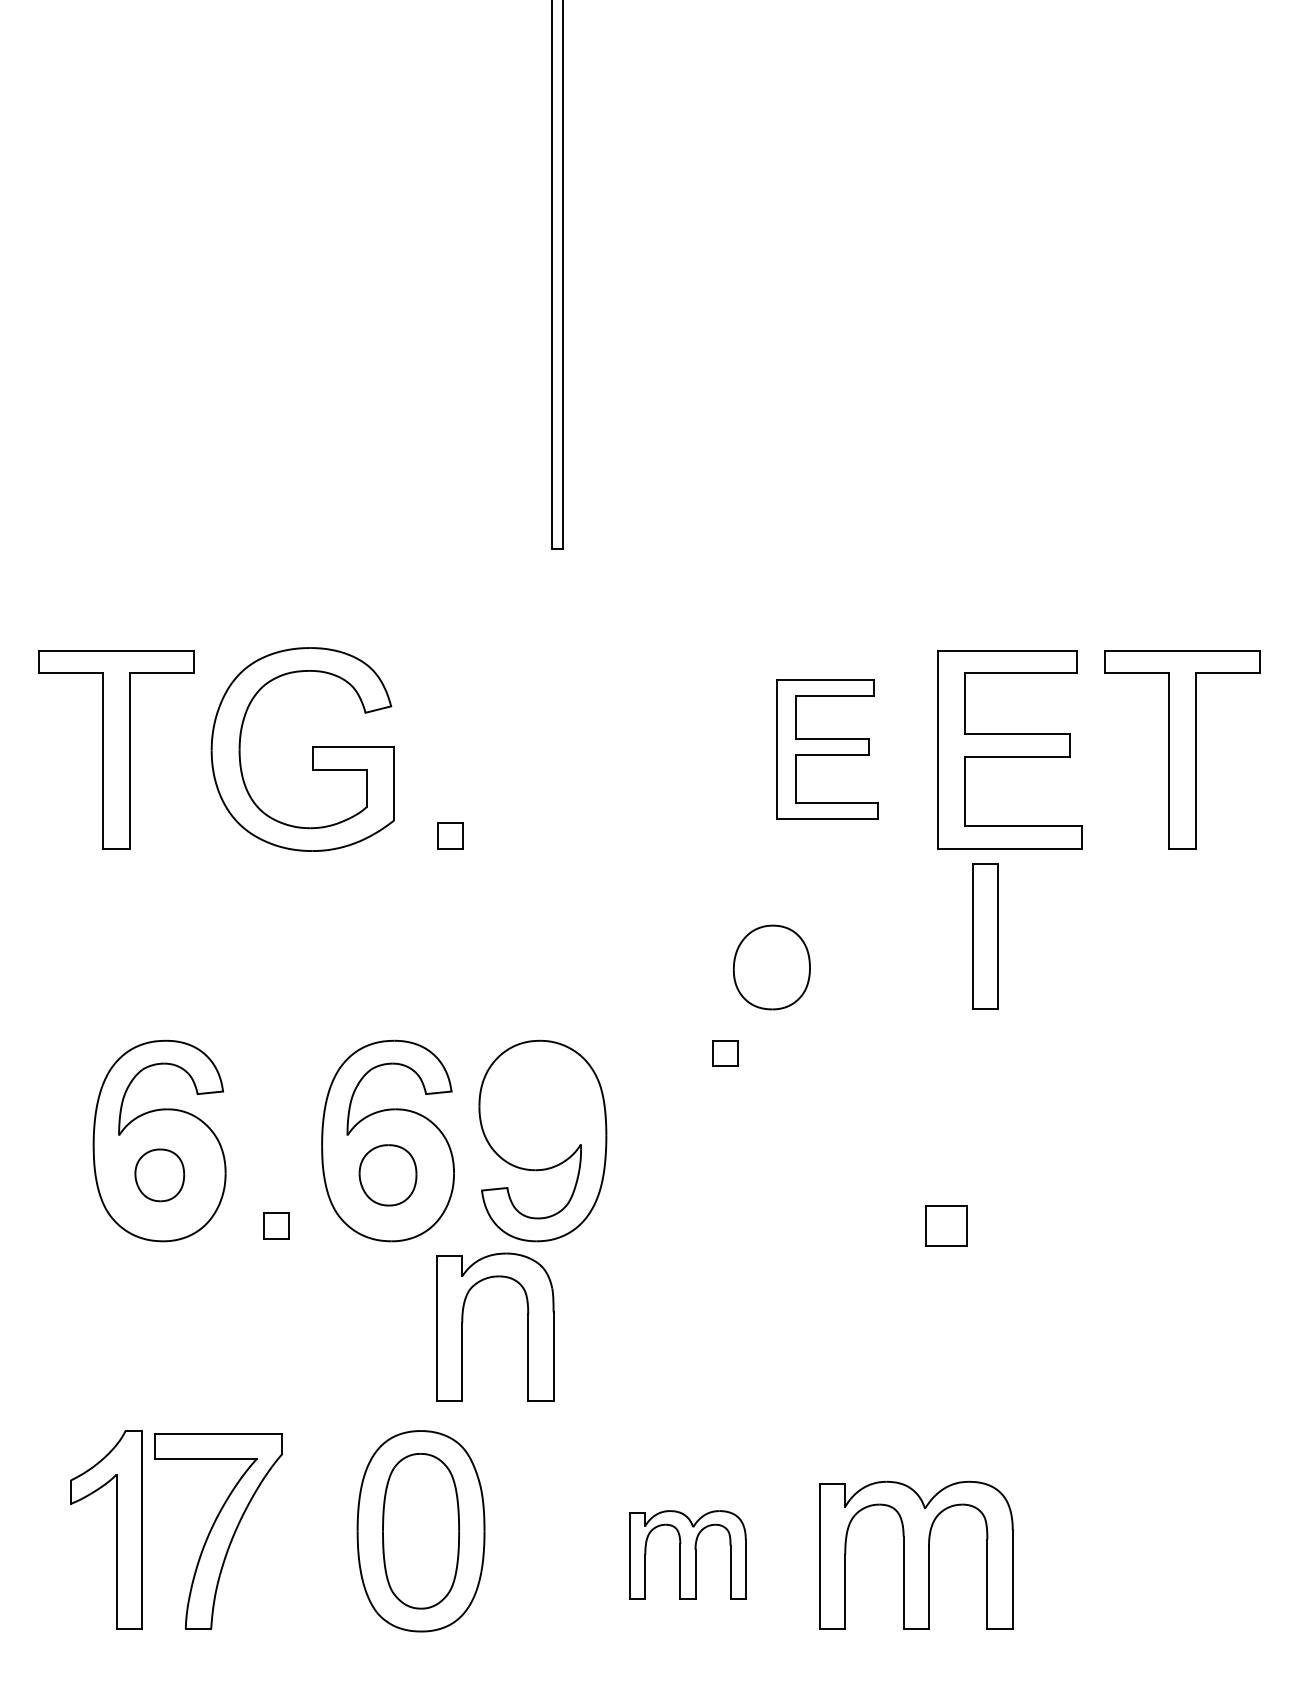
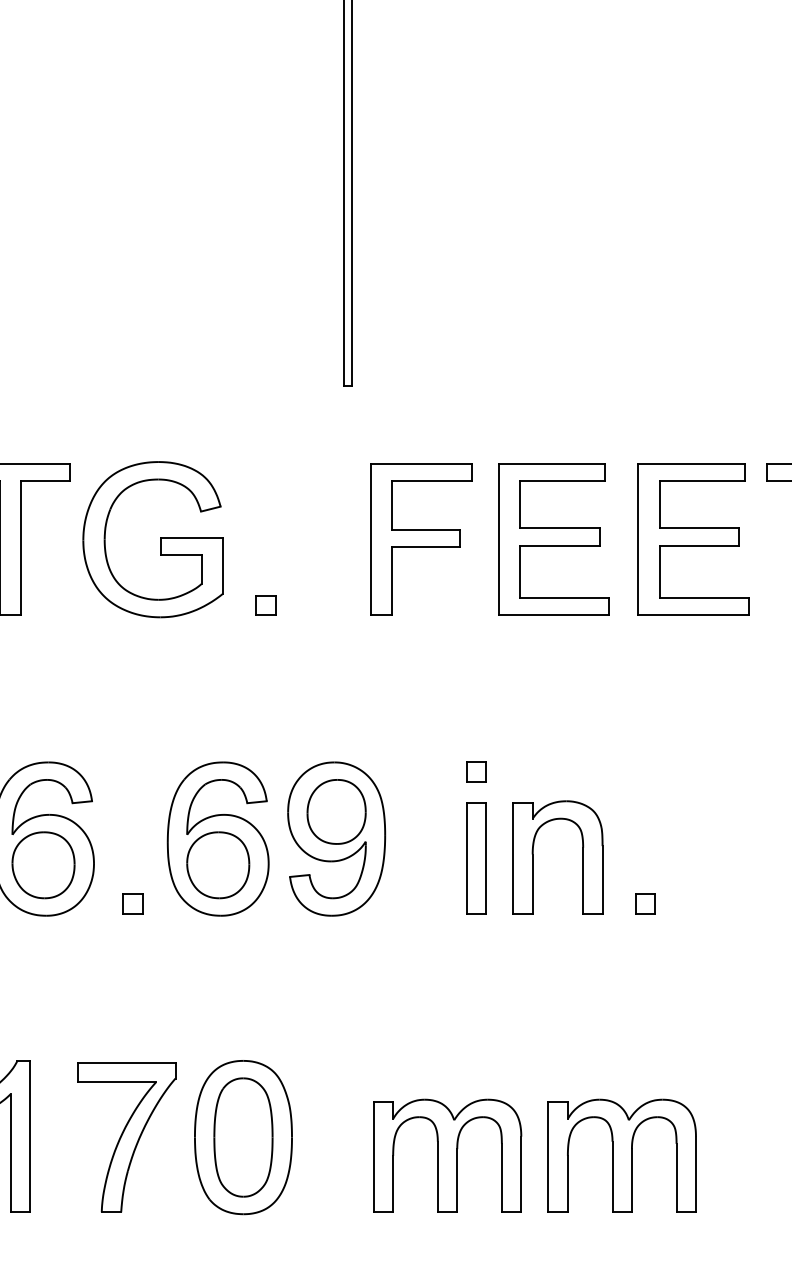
part: (652, 749) -> (420, 539), added
part: (827, 749) -> (554, 539), size x1.43
part: (985, 936) -> (476, 858), moved
part: (771, 967) -> (336, 811), moved
part: (159, 1175) -> (43, 865), size x1.67
part: (387, 1175) -> (217, 865), size x1.43
part: (946, 1225) -> (645, 903), size x0.62
part: (527, 1326) -> (582, 857), moved
part: (218, 1531) -> (126, 1137), moved
part: (687, 1554) -> (447, 1155), size x1.67

